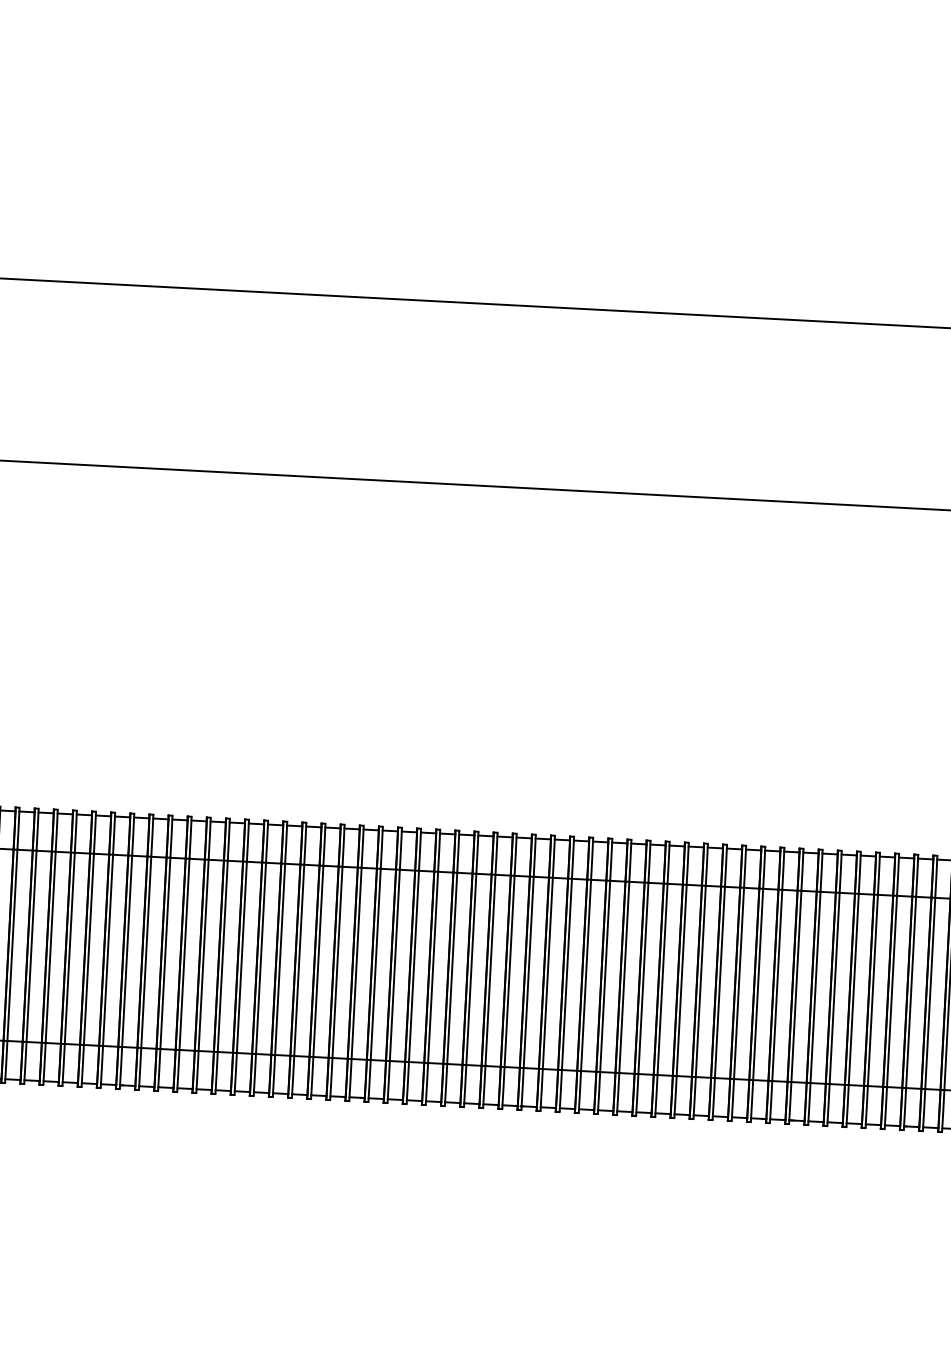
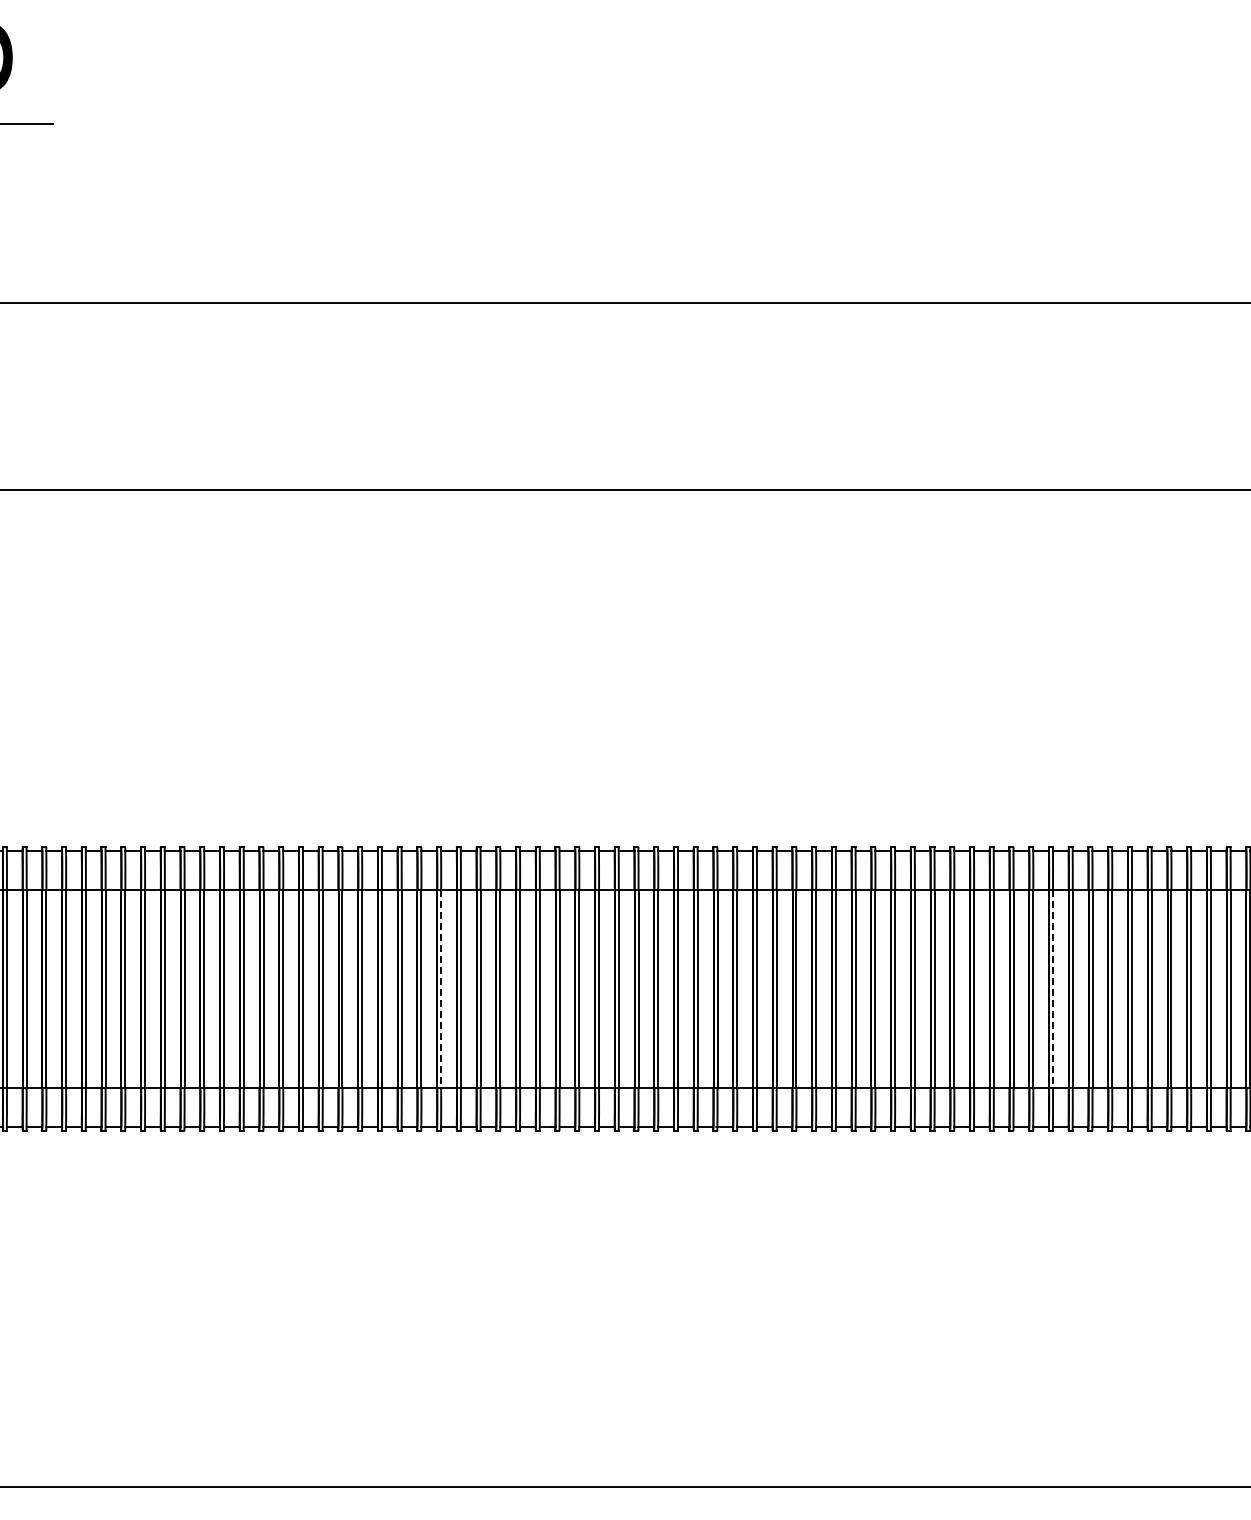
line: (261, 958) -> (441, 988), solid -> dashed
line: (854, 989) -> (1053, 988), solid -> dashed

